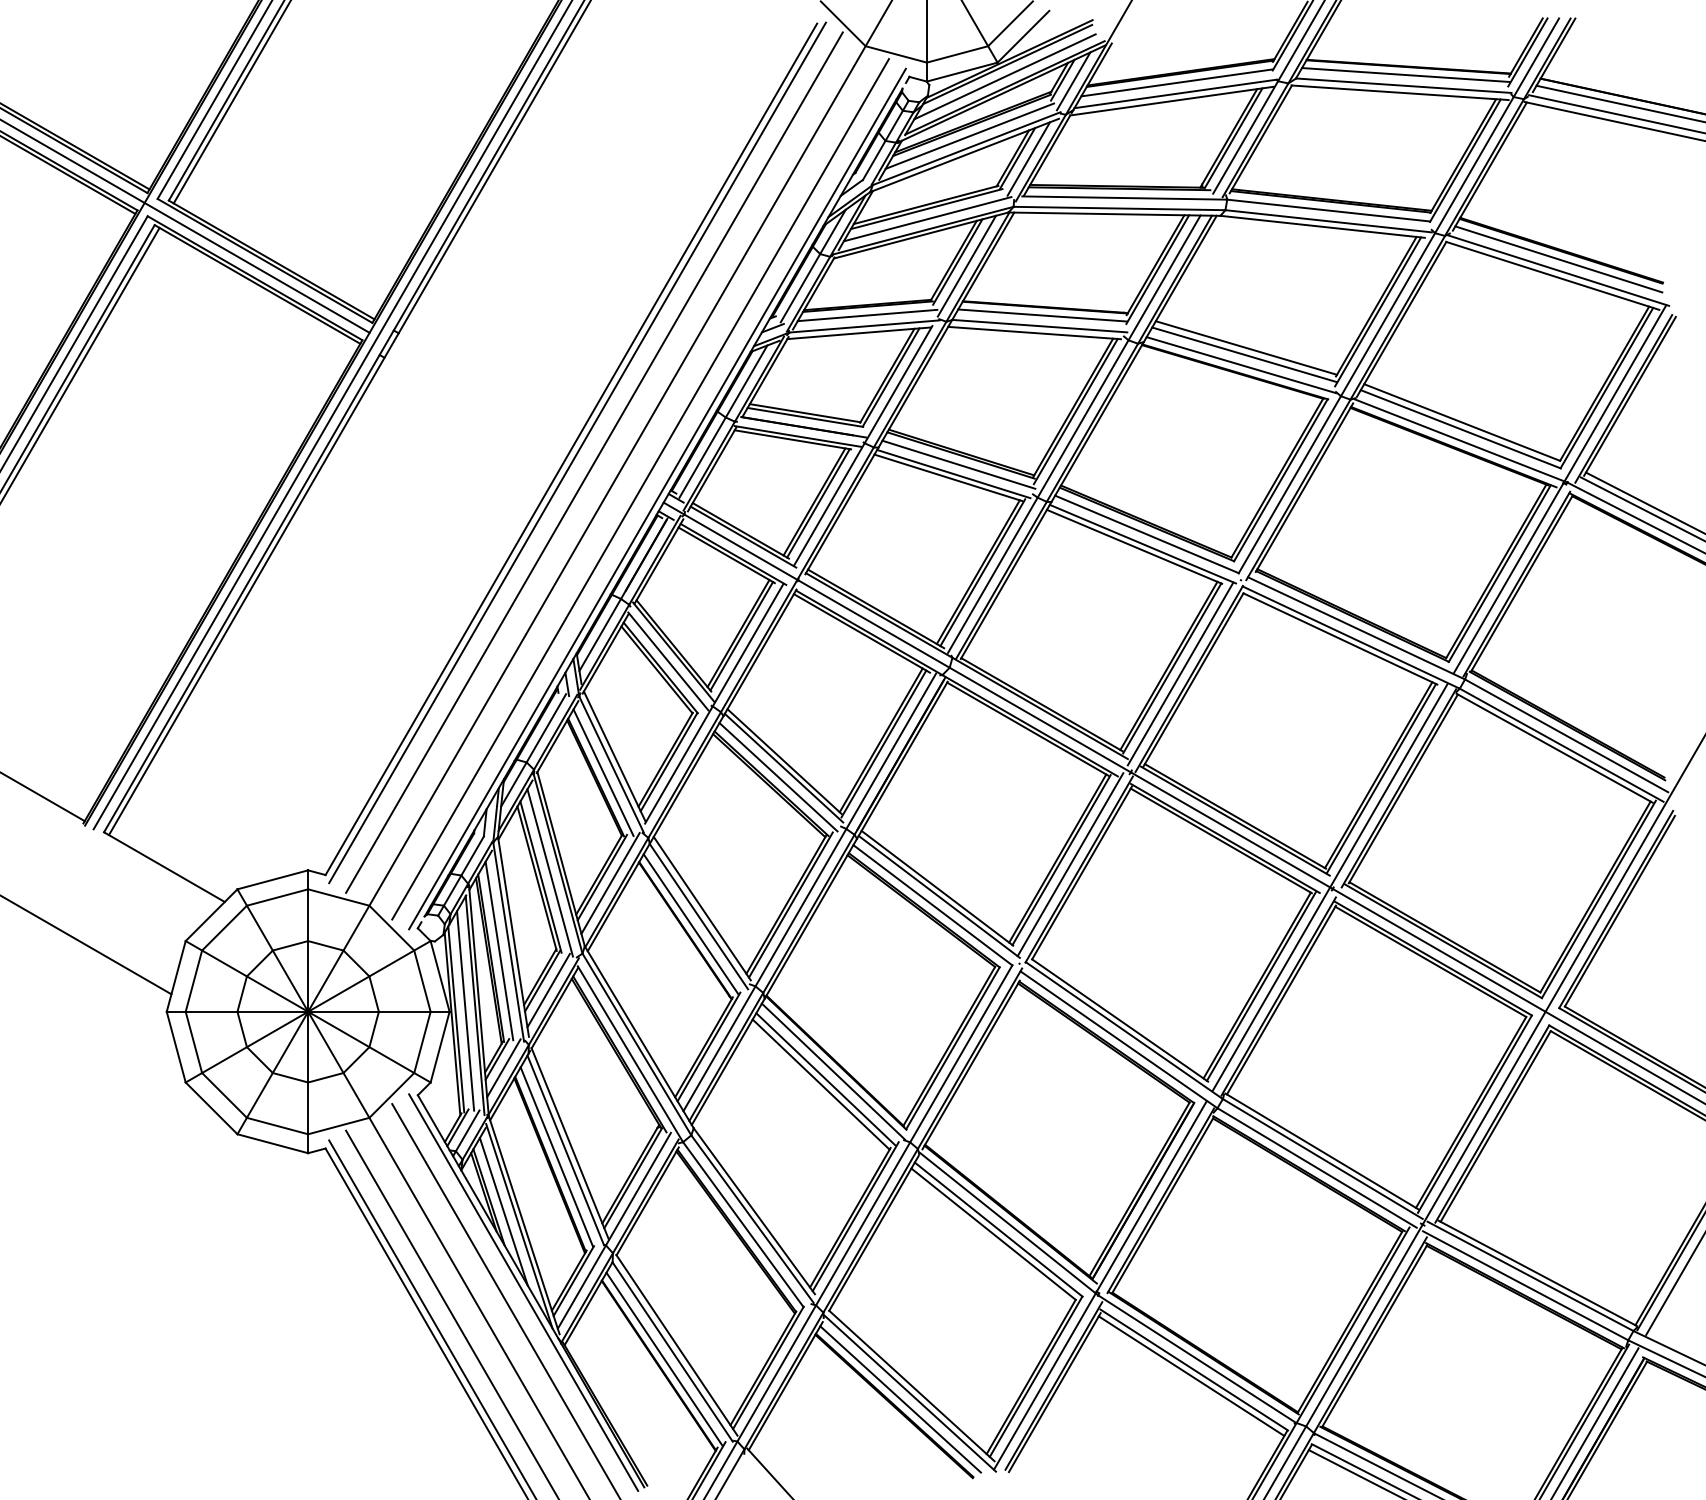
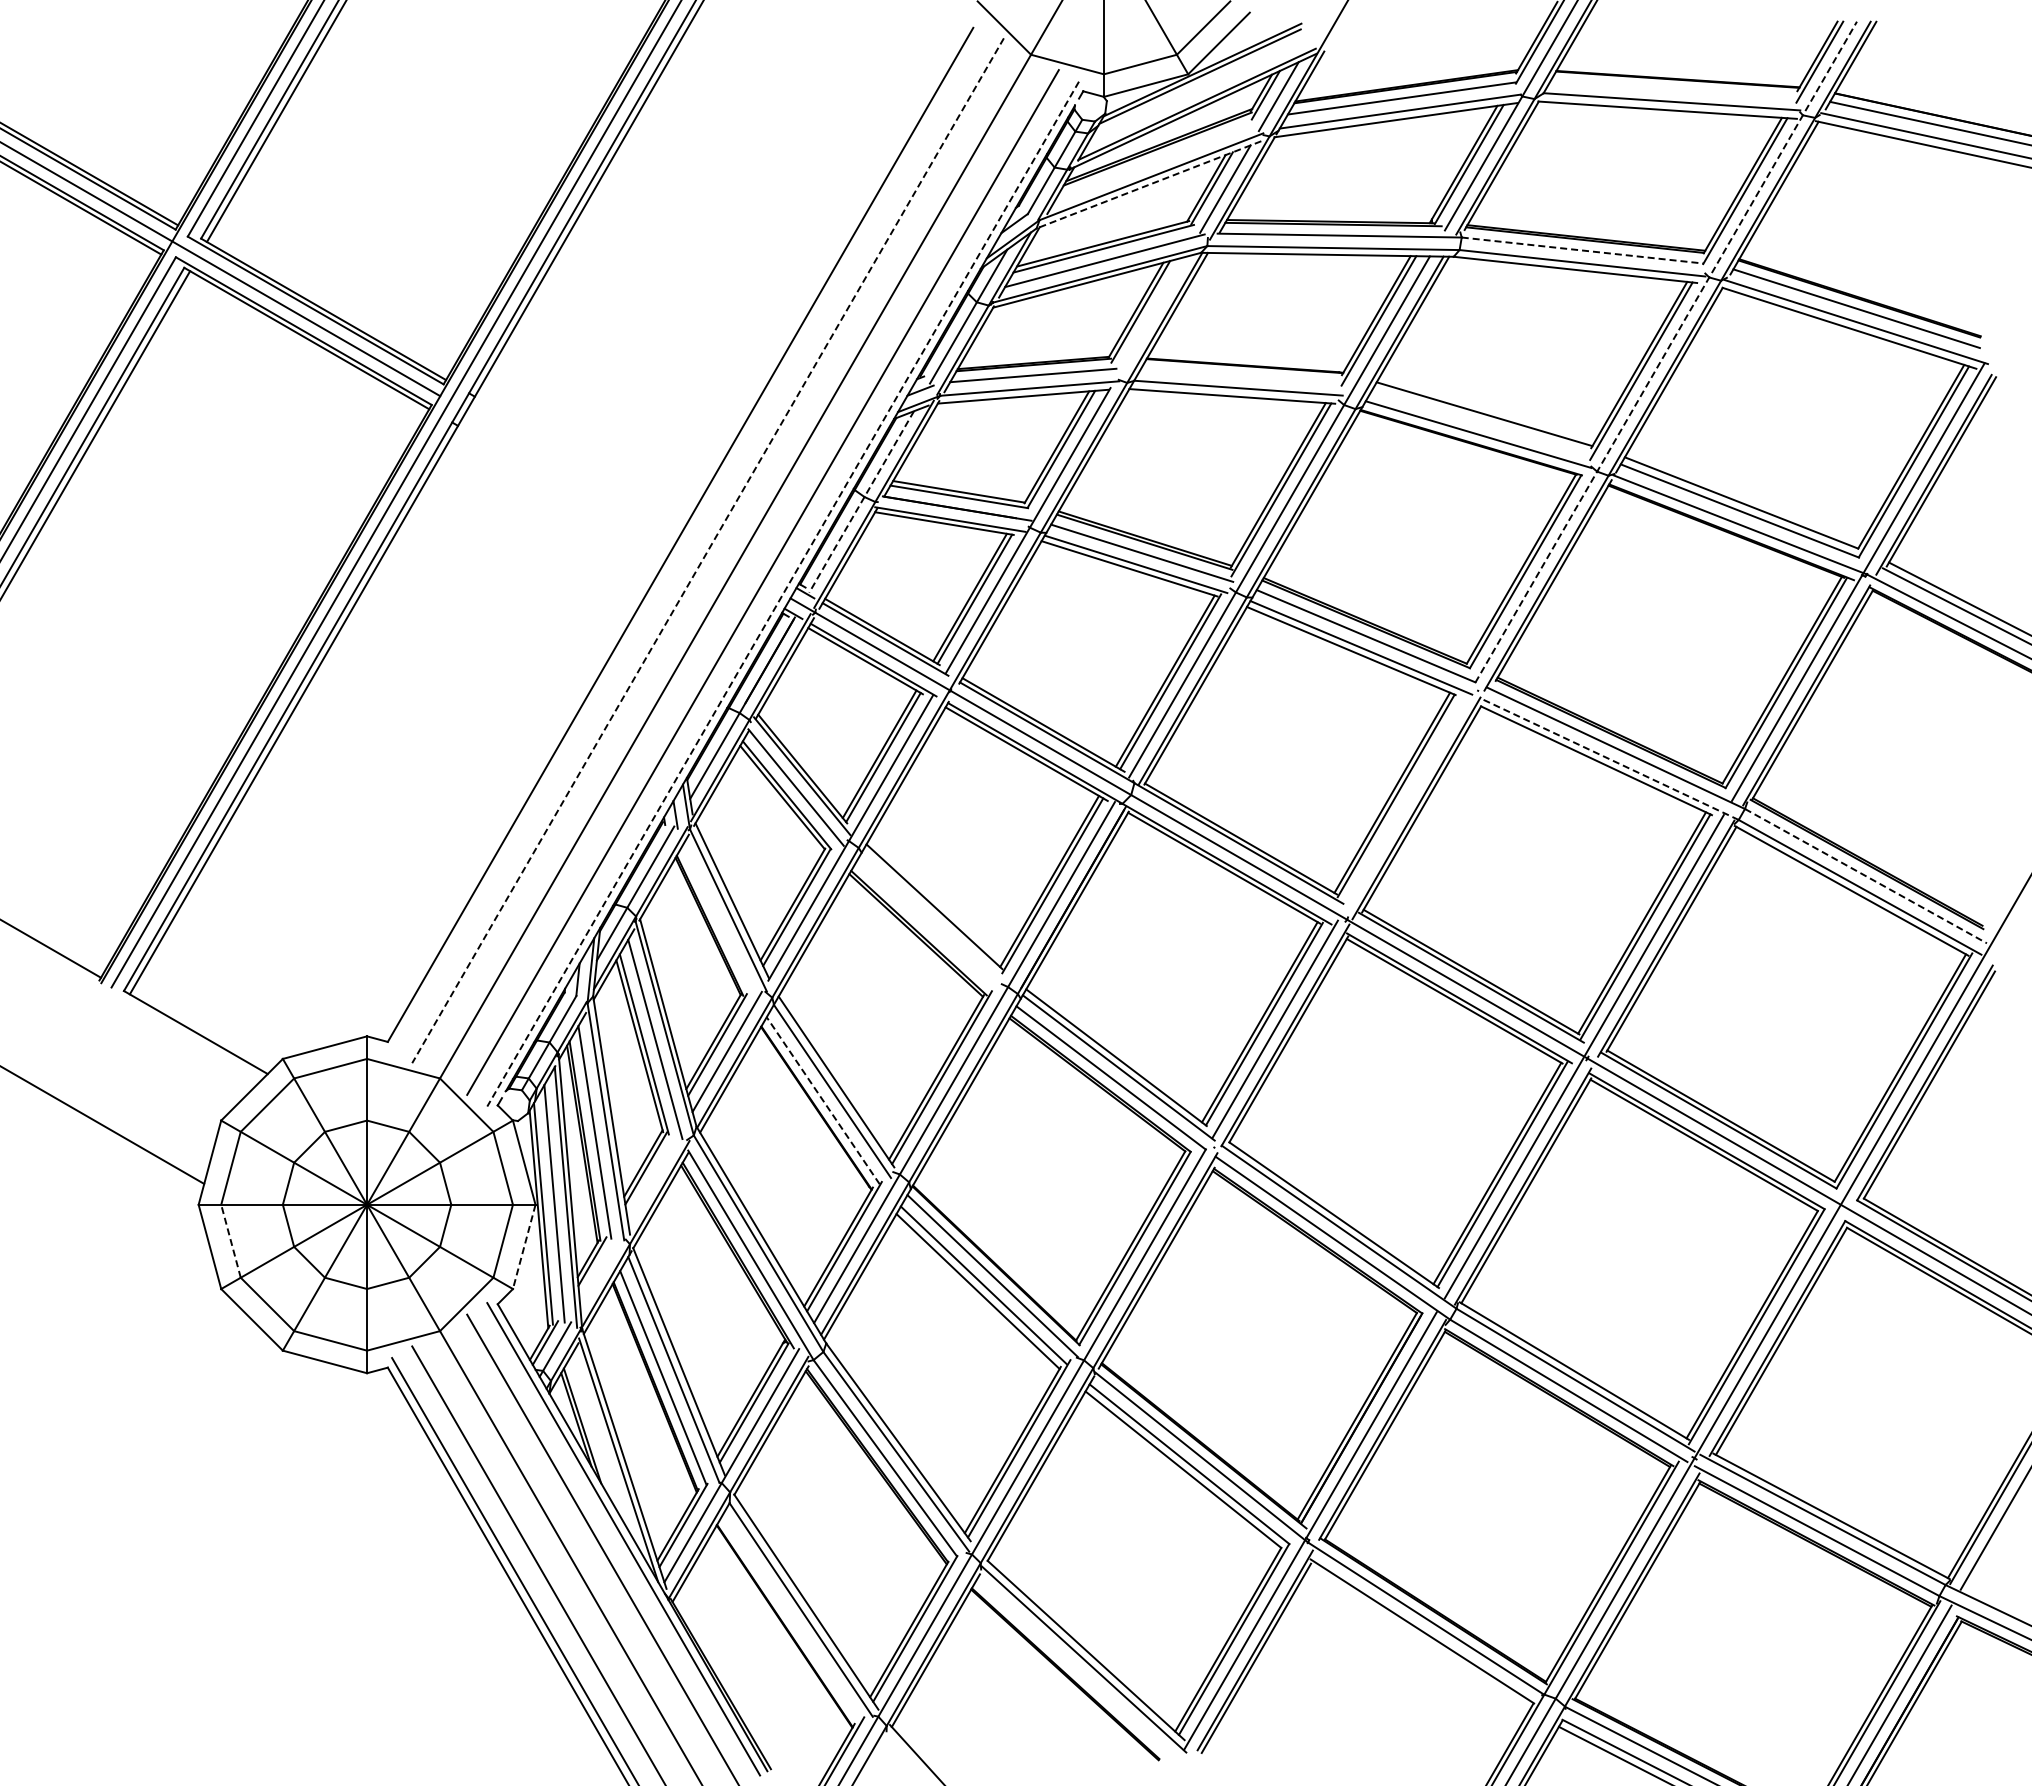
line: (1405, 74) -> (1673, 88), removed
line: (1005, 76) -> (1197, 90), removed
line: (969, 135) -> (1154, 161), removed
line: (964, 155) -> (1148, 184), solid -> dashed
line: (1328, 210) -> (1582, 250), solid -> dashed
line: (966, 265) -> (1151, 316), removed
line: (1399, 296) -> (1666, 352), solid -> dashed
line: (1042, 315) -> (1241, 375), removed
line: (1243, 354) -> (1481, 421), removed
line: (723, 421) -> (861, 501), solid -> dashed
line: (577, 452) -> (687, 538), removed
line: (594, 462) -> (708, 550), solid -> dashed
line: (657, 499) -> (783, 594), solid -> dashed
line: (1351, 637) -> (1609, 759), solid -> dashed
line: (1180, 674) -> (1406, 802), removed
line: (1567, 736) -> (1866, 876), solid -> dashed
line: (783, 768) -> (933, 914), removed
line: (603, 772) -> (718, 919), removed
line: (778, 776) -> (927, 924), removed
line: (691, 924) -> (823, 1100), solid -> dashed
line: (548, 990) -> (653, 1179), removed
line: (194, 1042) -> (231, 1241), solid -> dashed
line: (440, 1046) -> (524, 1246), solid -> dashed
line: (504, 1067) -> (600, 1271), removed
line: (503, 1212) -> (599, 1443), removed
line: (664, 1358) -> (791, 1617), removed
line: (1190, 1375) -> (1418, 1638), removed
line: (900, 1399) -> (1072, 1666), removed

